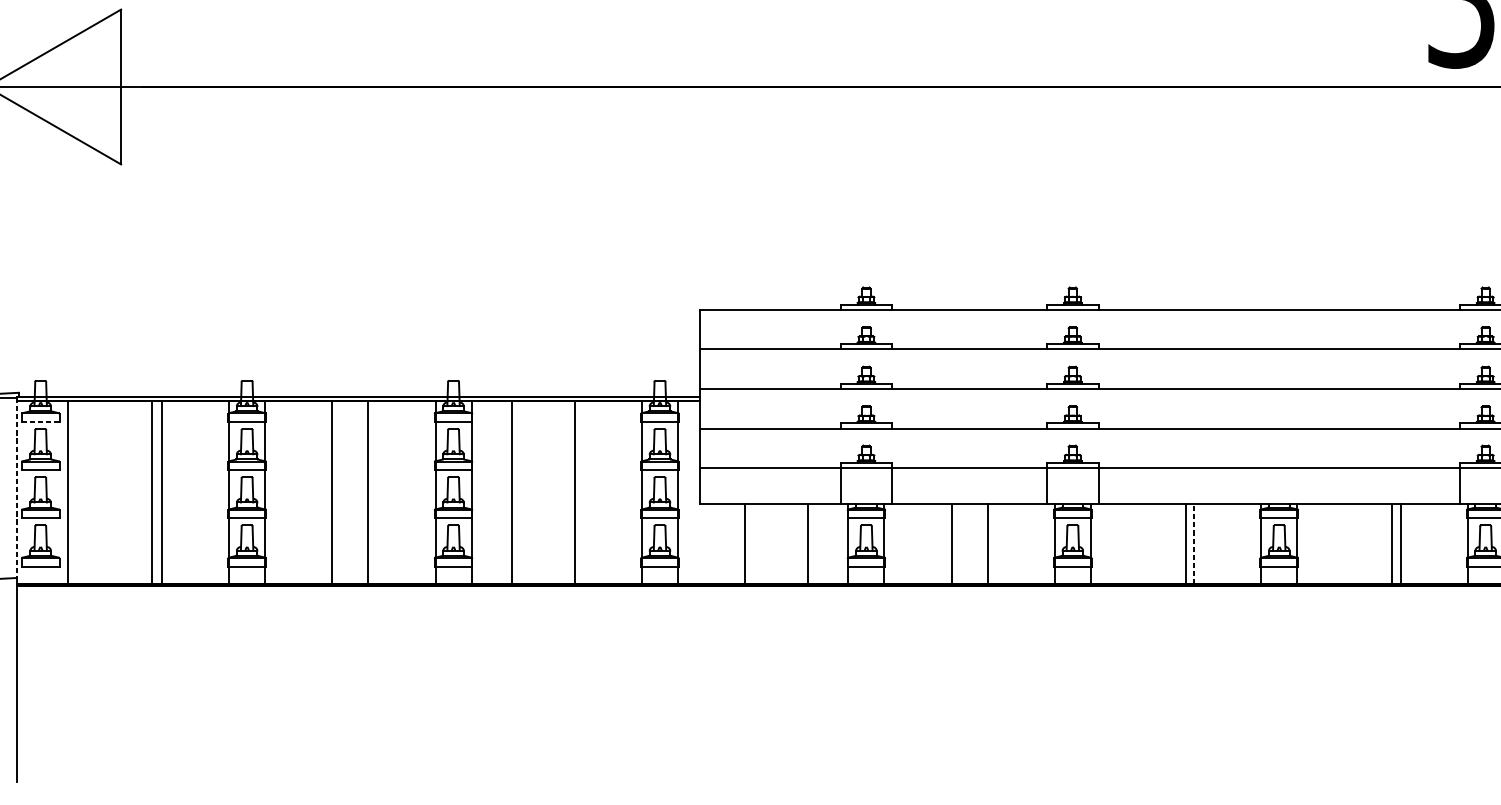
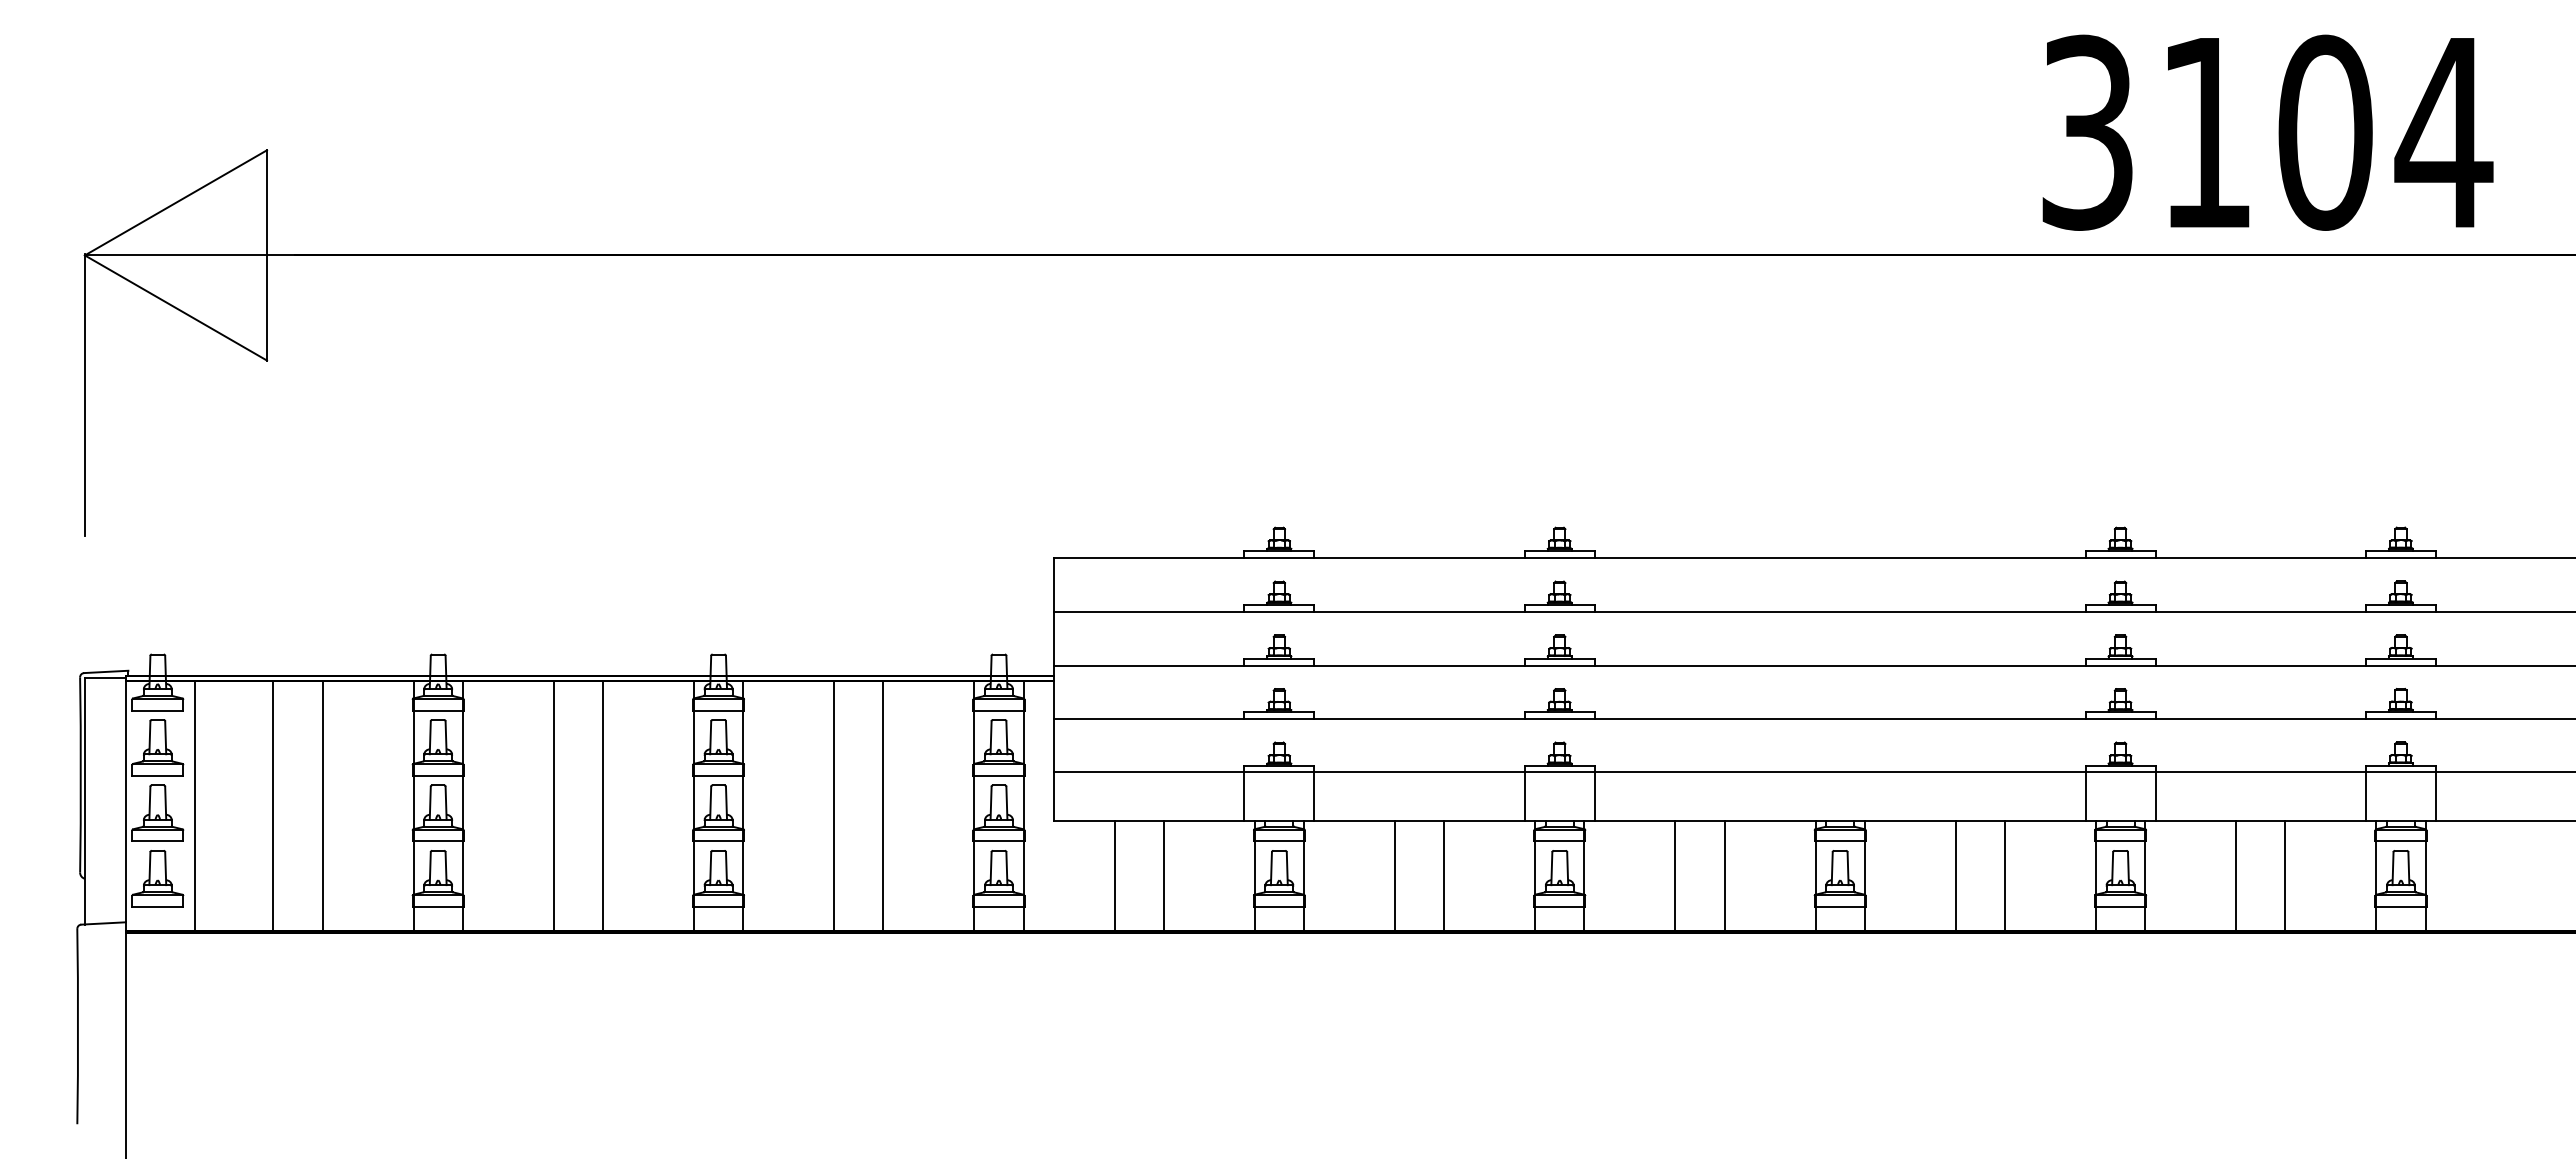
line: (40, 422) -> (157, 710), dashed -> solid
line: (16, 488) -> (125, 800), dashed -> solid
line: (152, 491) -> (273, 805), moved
line: (512, 491) -> (834, 805), moved
line: (807, 543) -> (1163, 875), moved
line: (1186, 543) -> (1675, 875), moved
line: (1391, 543) -> (1955, 875), moved
line: (1194, 544) -> (1724, 876), dashed -> solid

